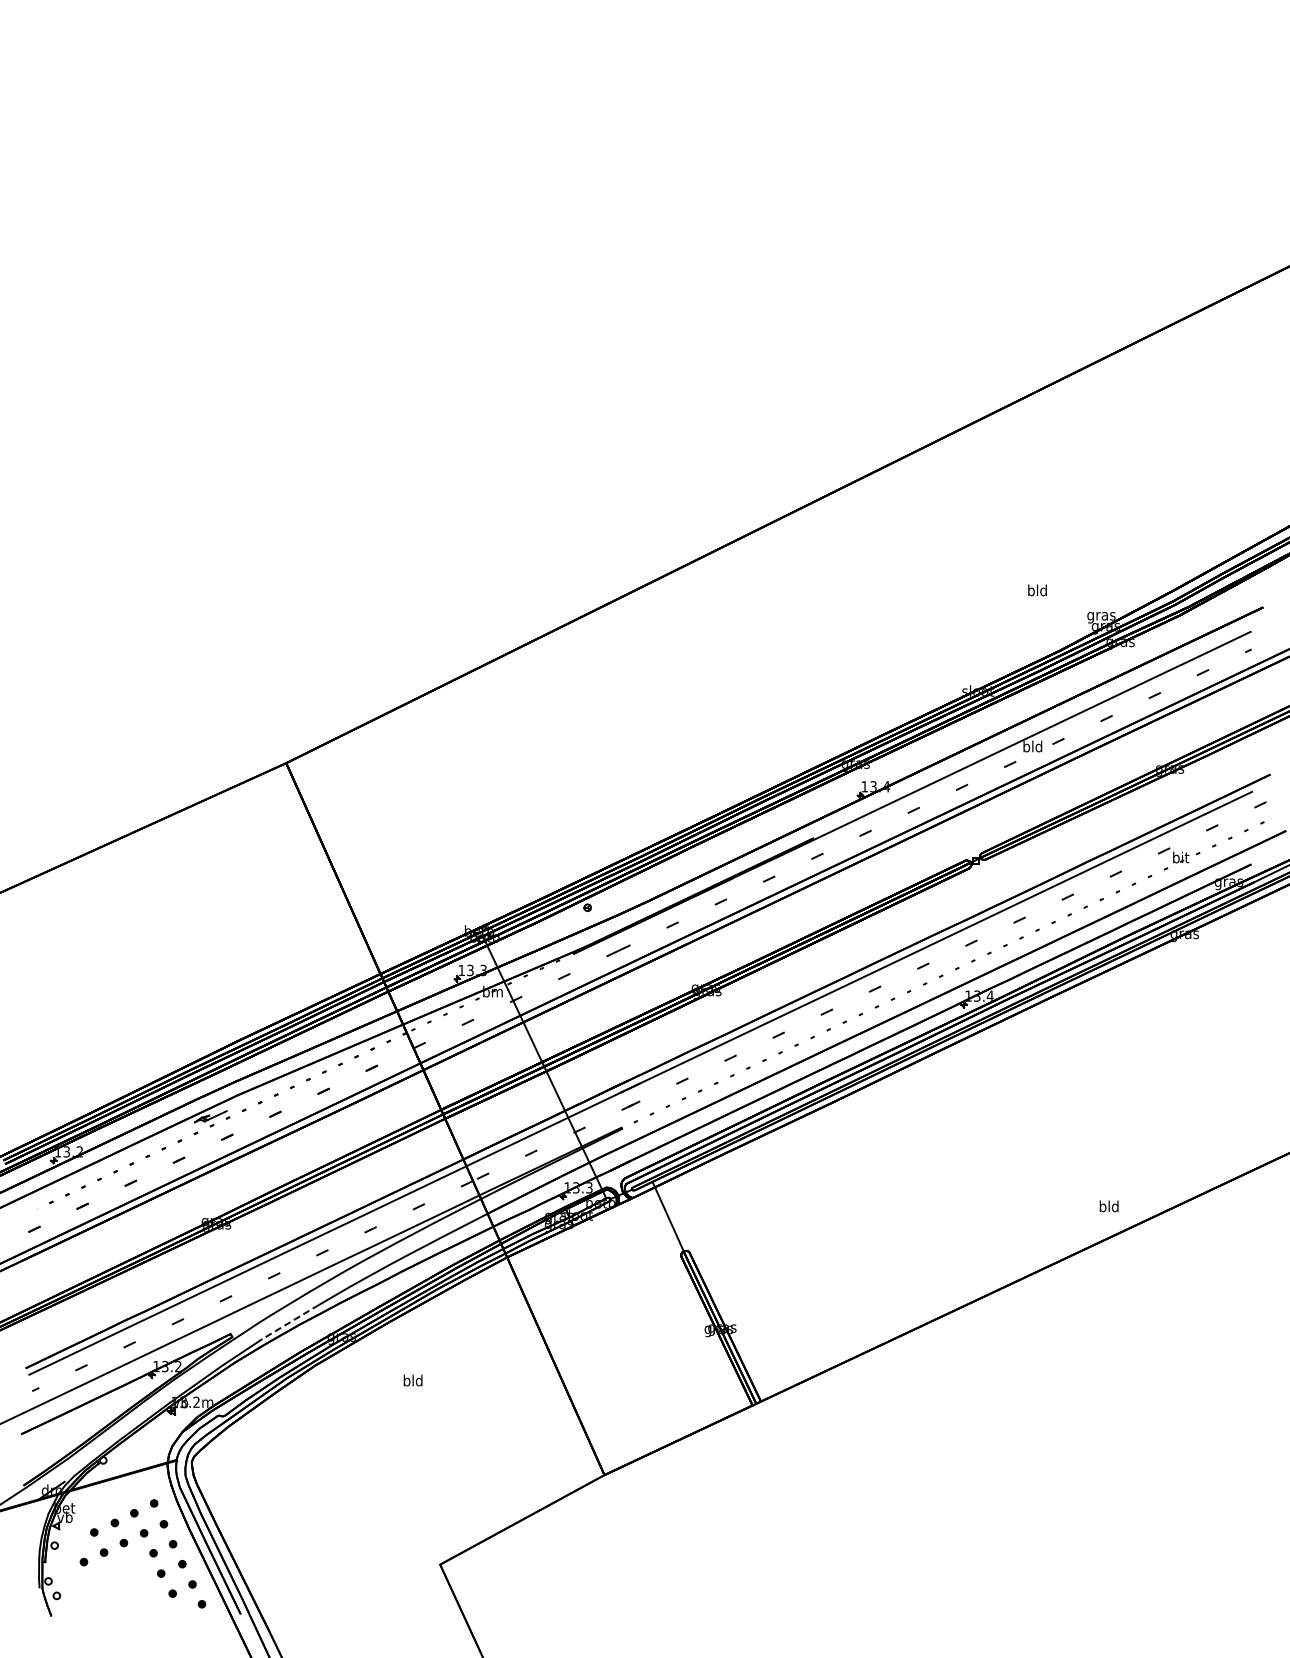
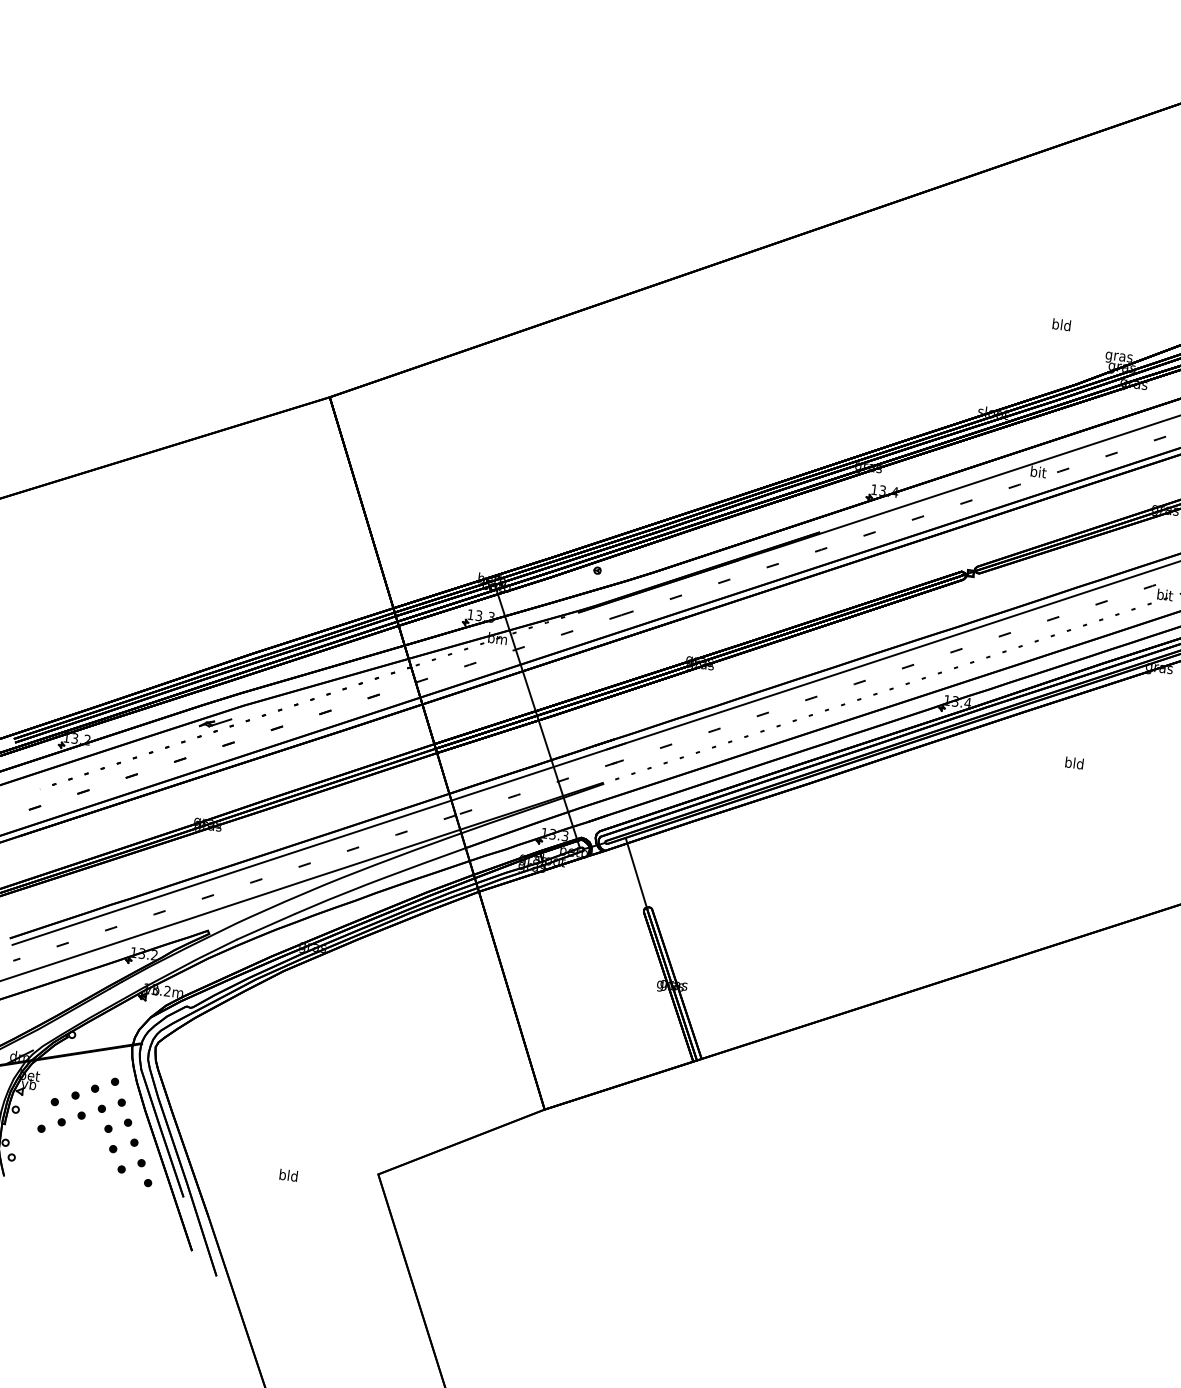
text: (1032, 746) -> (1038, 471), bld -> bit
text: (1108, 1206) -> (1073, 763), moved
line: (290, 1322) -> (266, 927), dashed -> solid
text: (412, 1380) -> (288, 1175), moved

